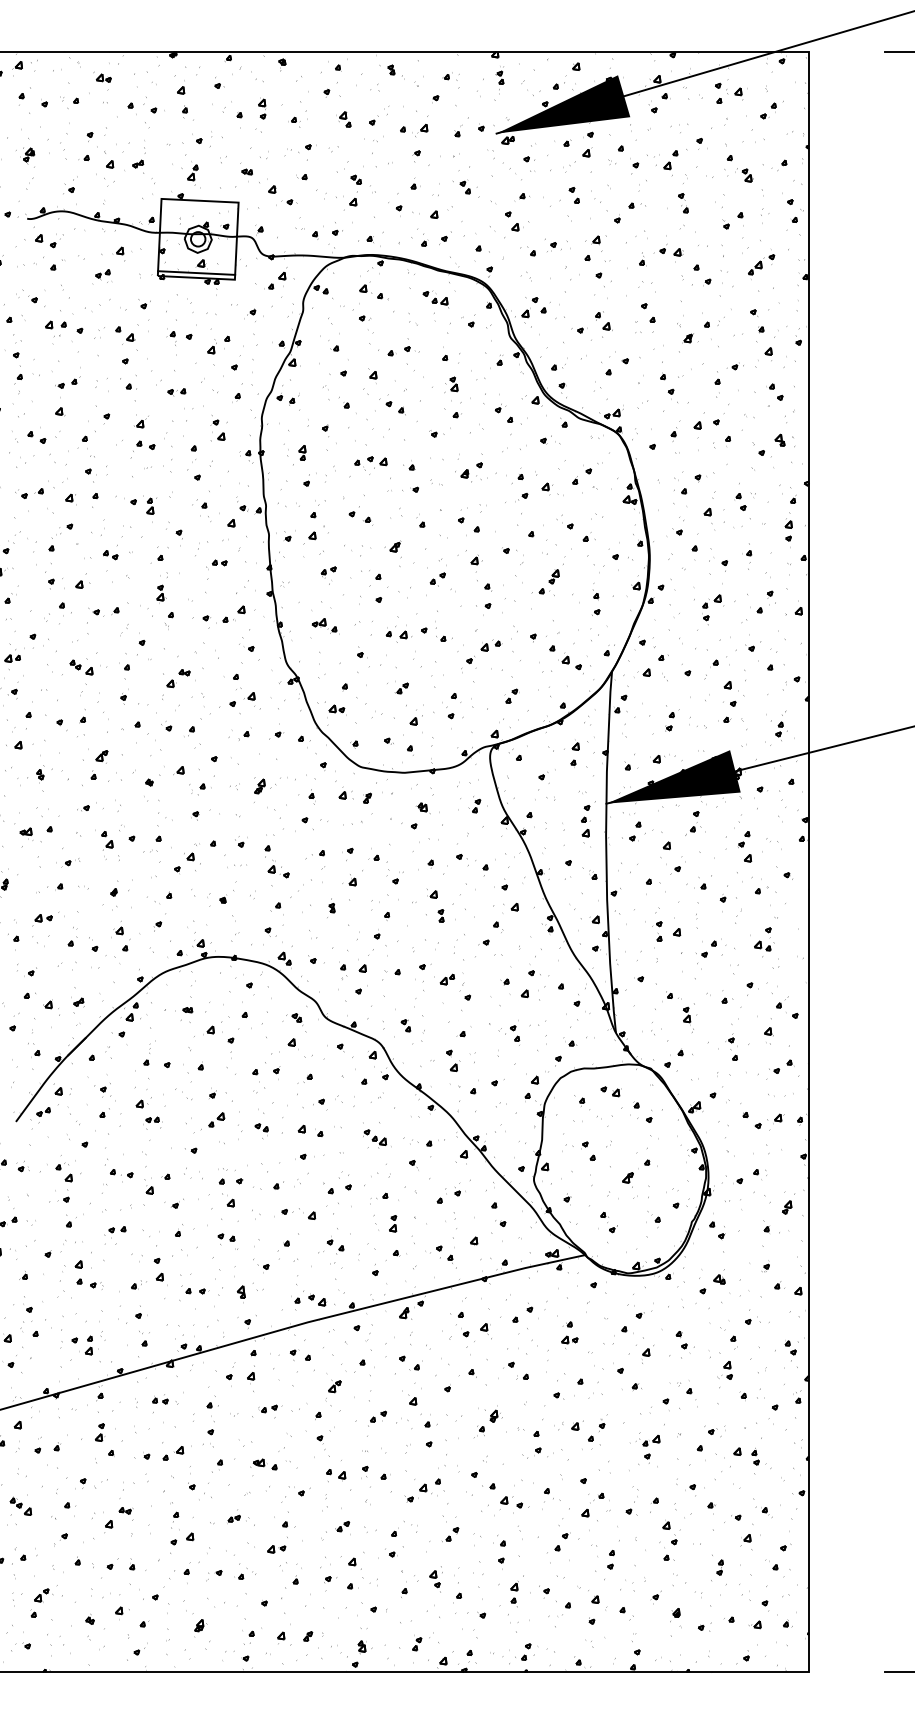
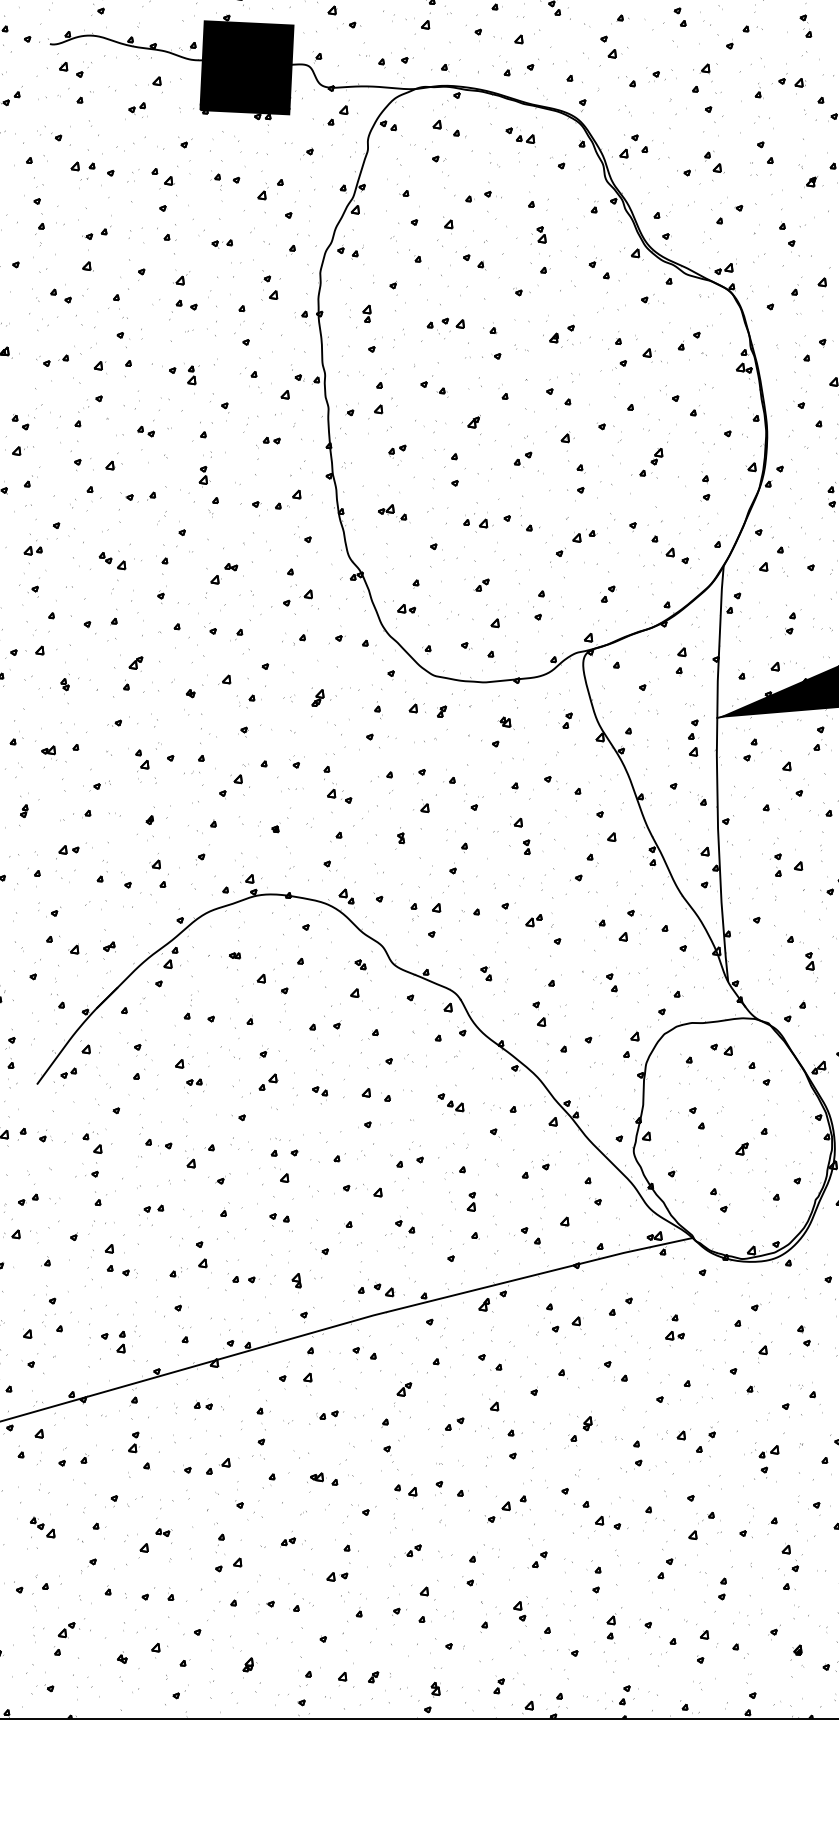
fill: (197, 238) -> (246, 66), added

